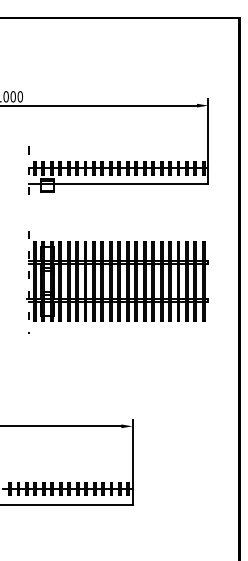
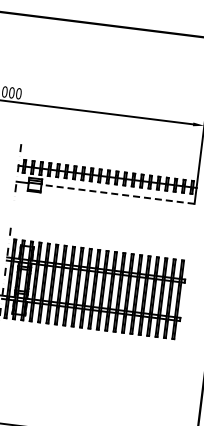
line: (130, 184) -> (117, 194), solid -> dashed

